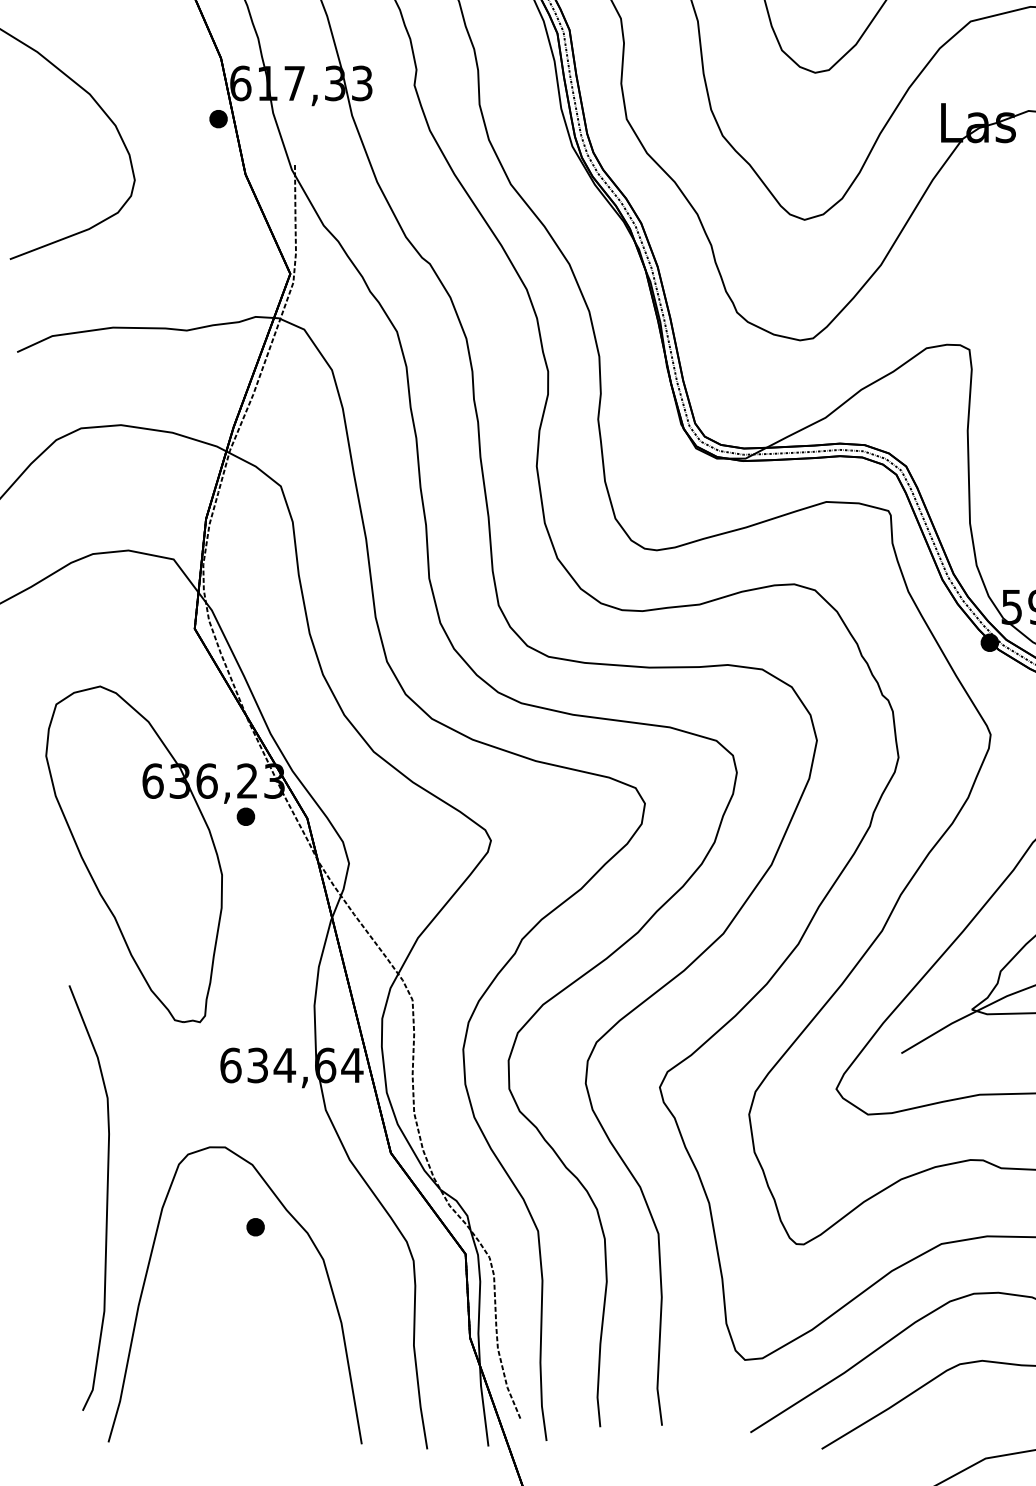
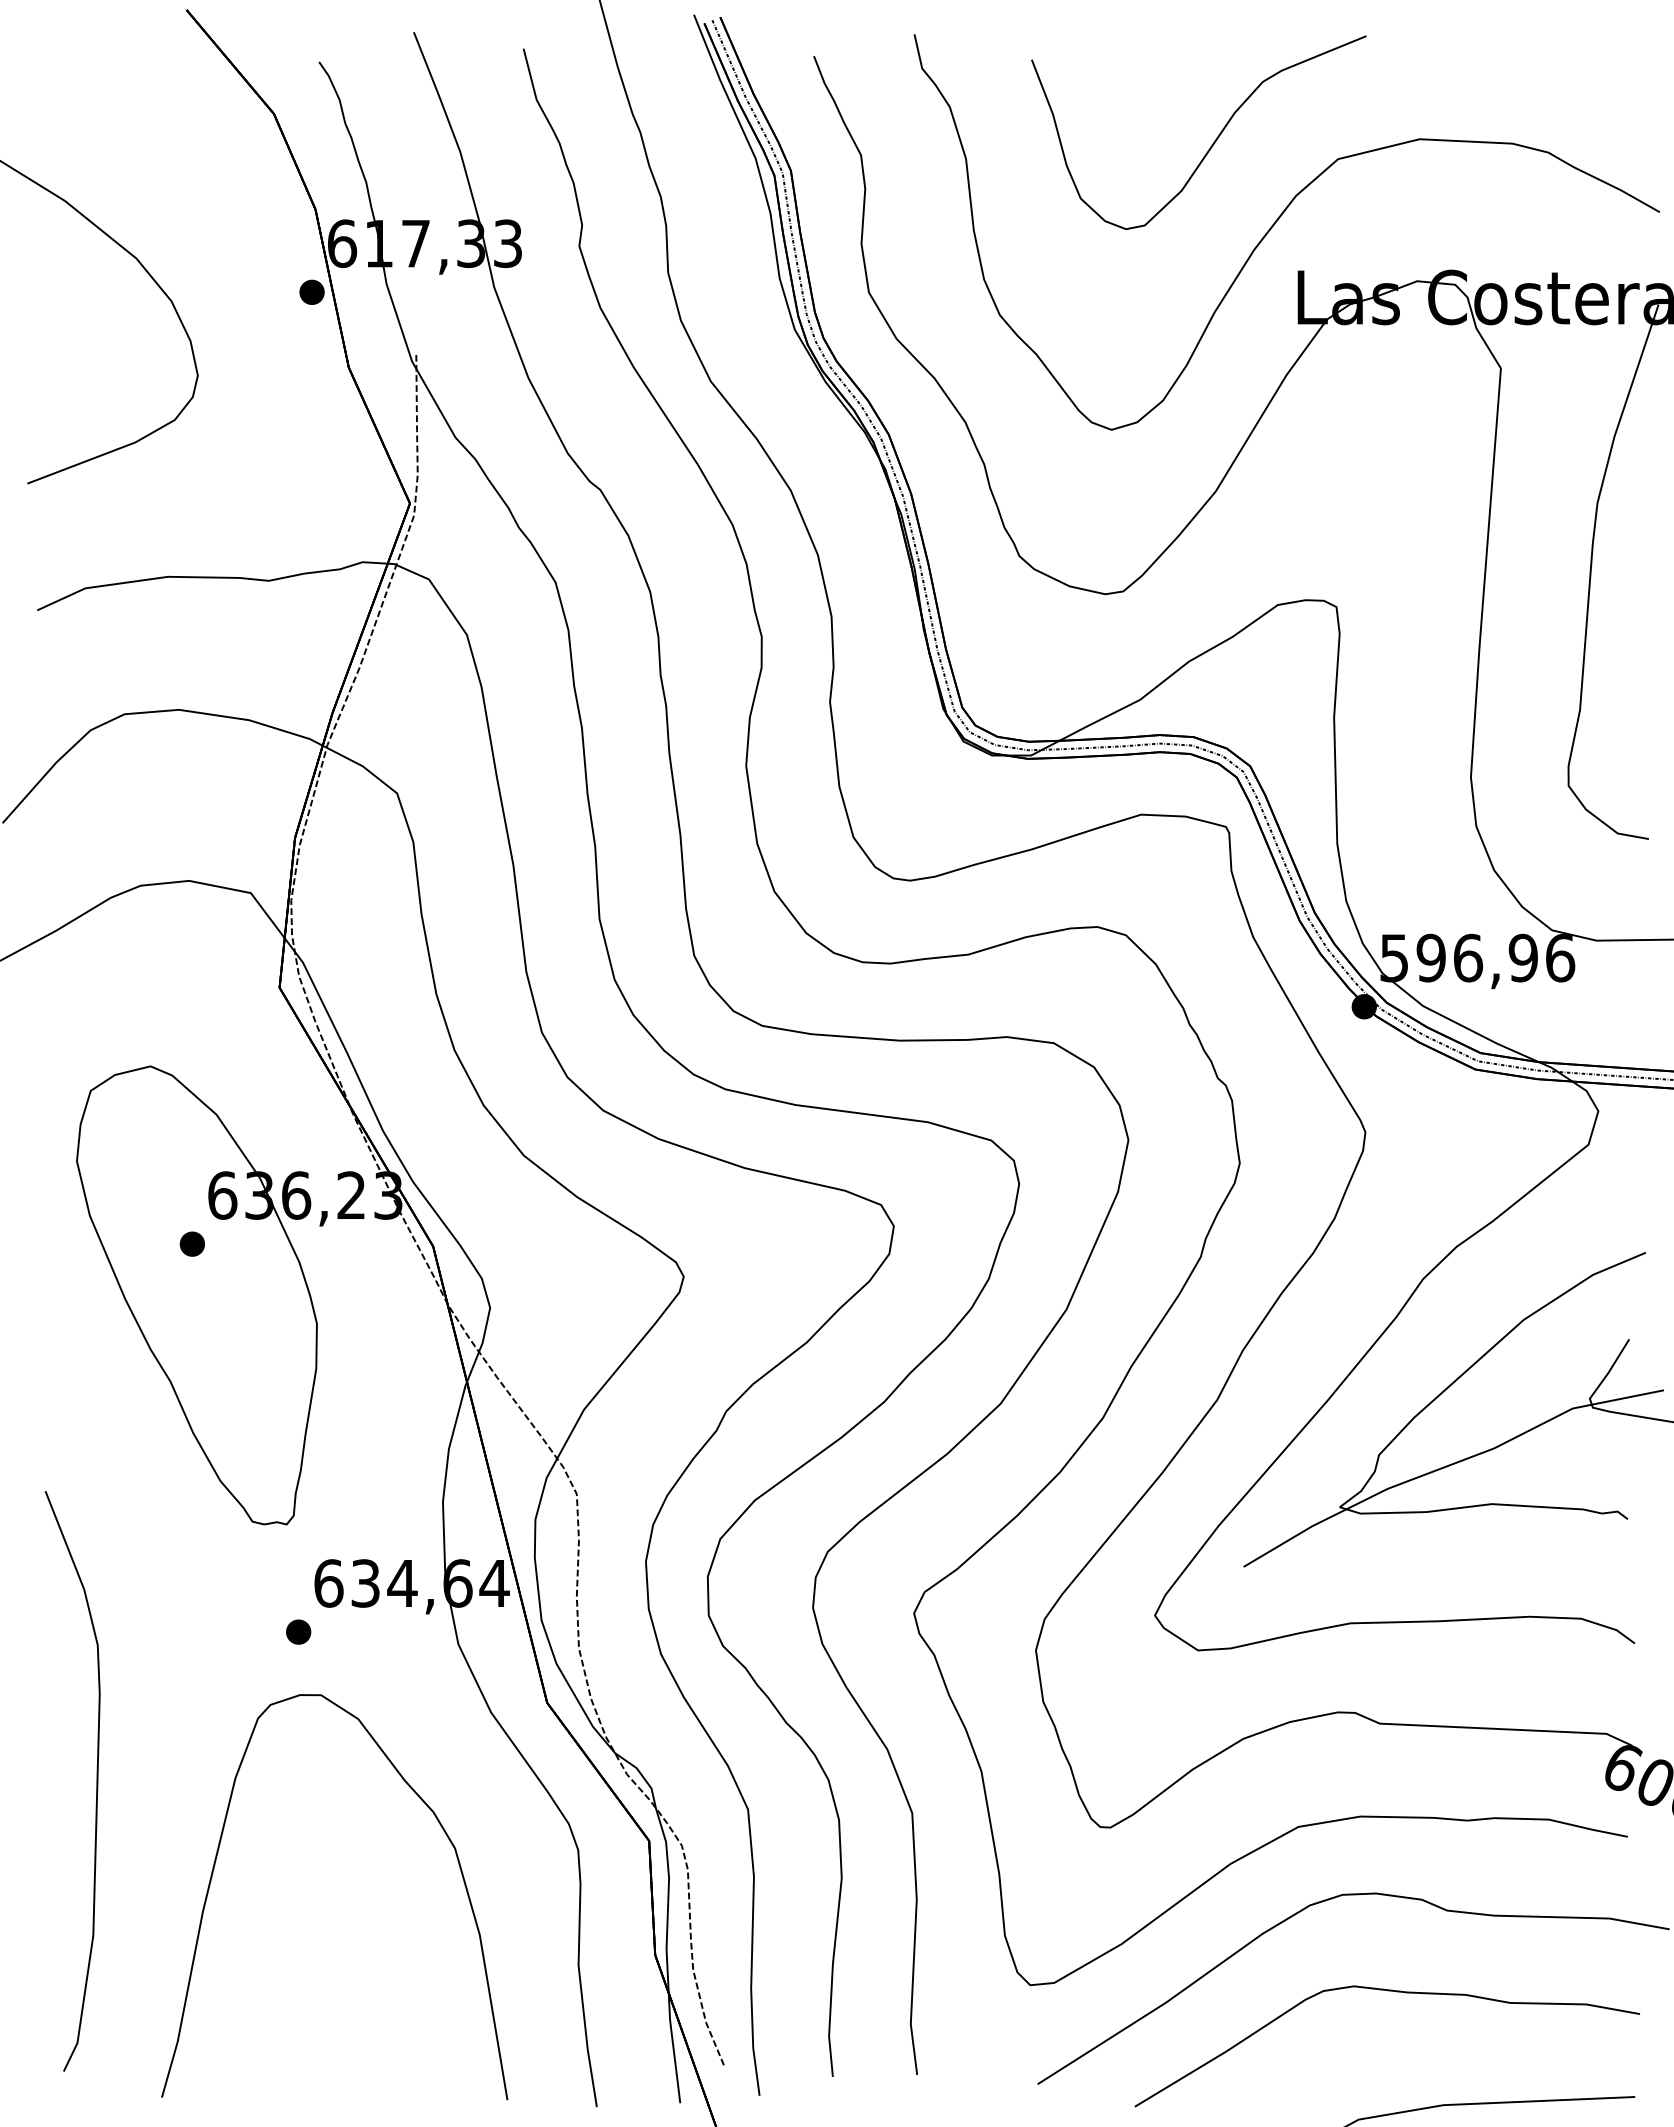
part: (245, 816) -> (191, 1243), moved
curve: (106, 1198) -> (96, 1781), moved
part: (255, 1226) -> (298, 1631), moved

